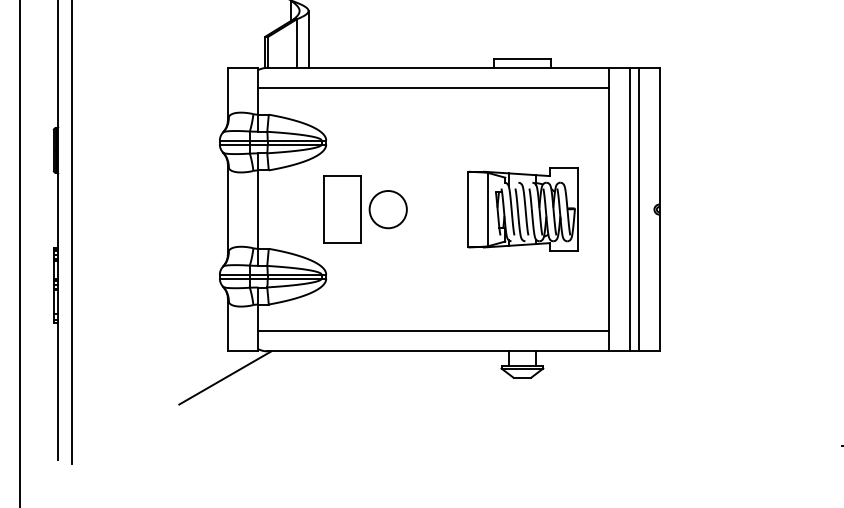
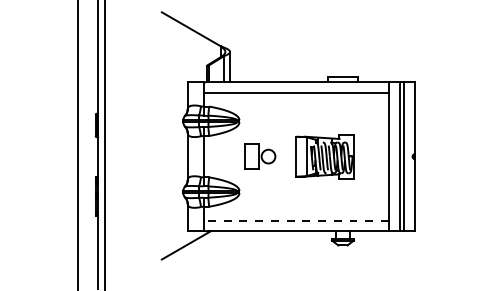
part: (364, 209) -> (259, 156), size x0.7
part: (521, 209) -> (324, 156), moved
line: (434, 330) -> (296, 220), solid -> dashed

